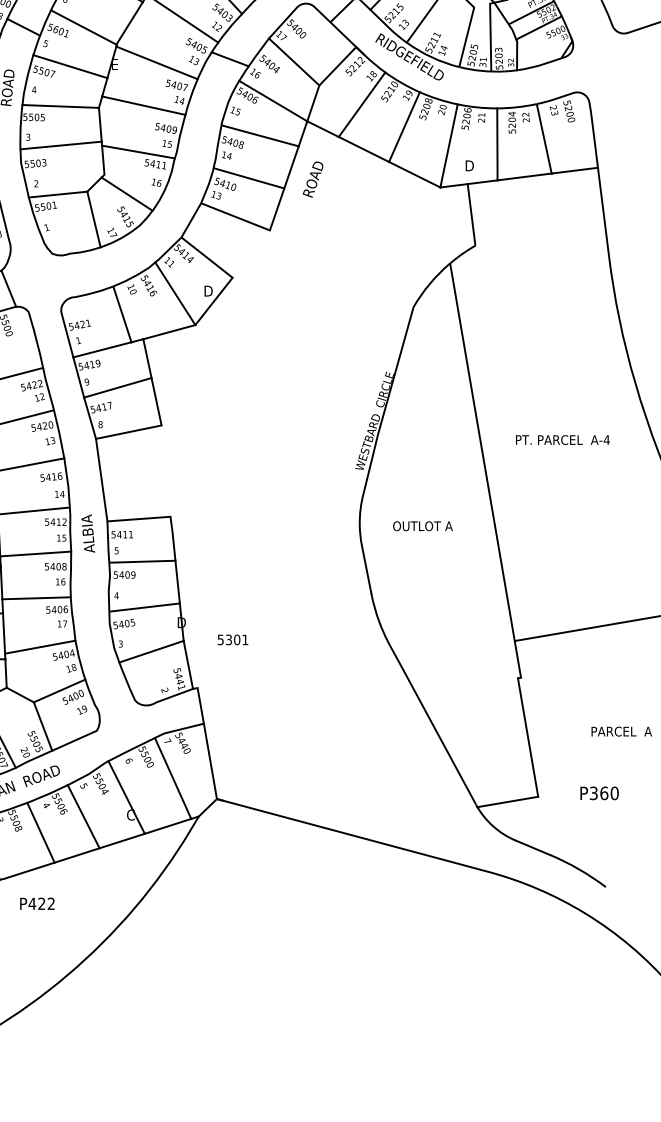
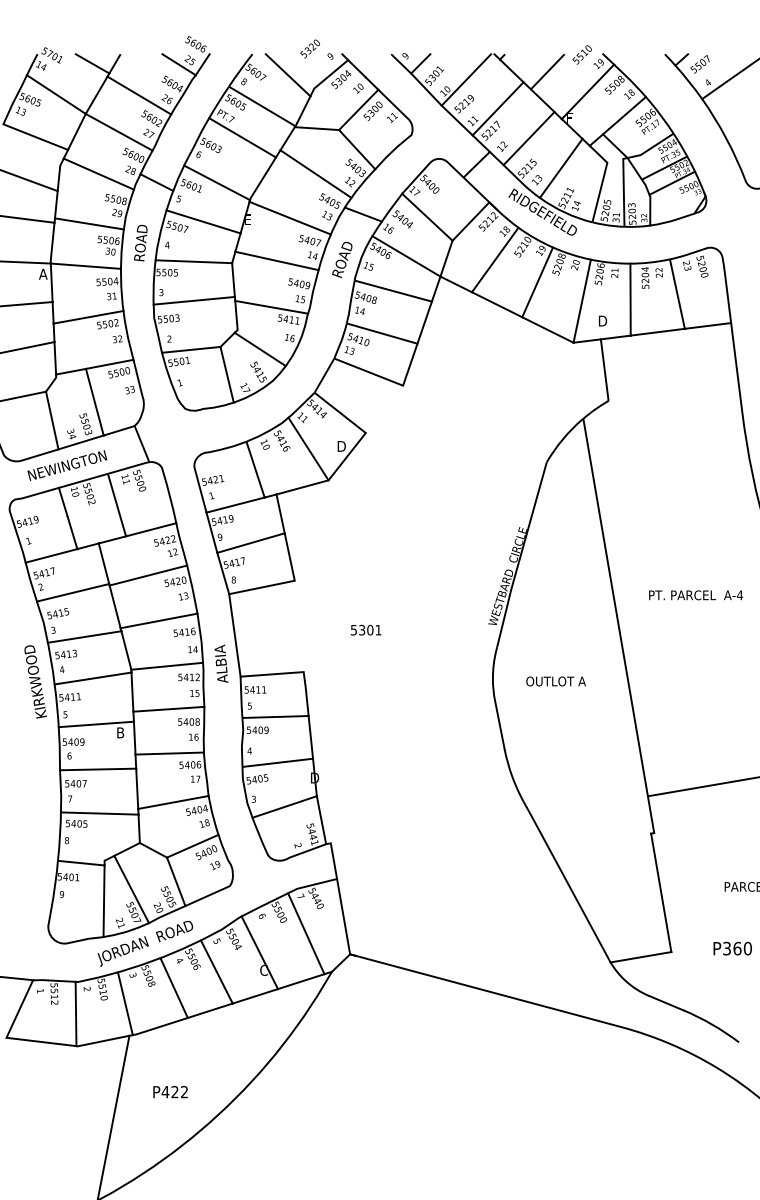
text: (313, 179) -> (342, 259), moved
text: (88, 533) -> (221, 663), moved
text: (233, 639) -> (366, 629), moved
text: (37, 904) -> (170, 1092), moved

